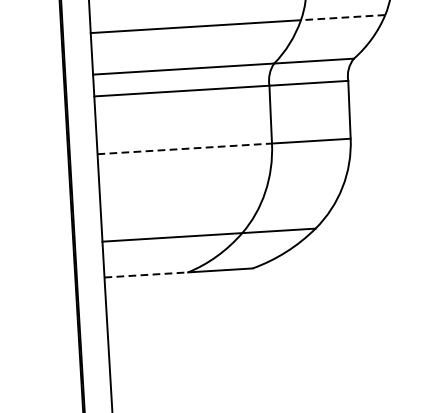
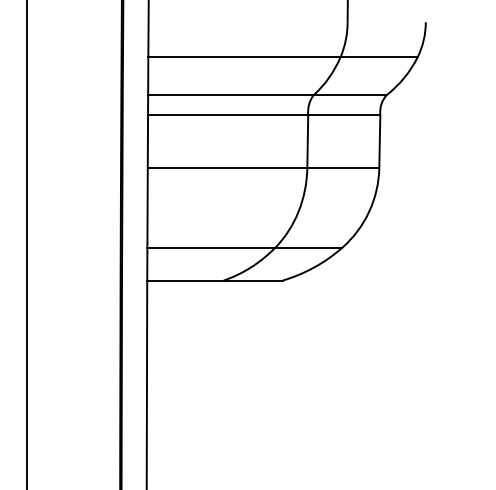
line: (343, 18) -> (379, 57), dashed -> solid
line: (184, 148) -> (227, 167), dashed -> solid
line: (147, 274) -> (186, 280), dashed -> solid

